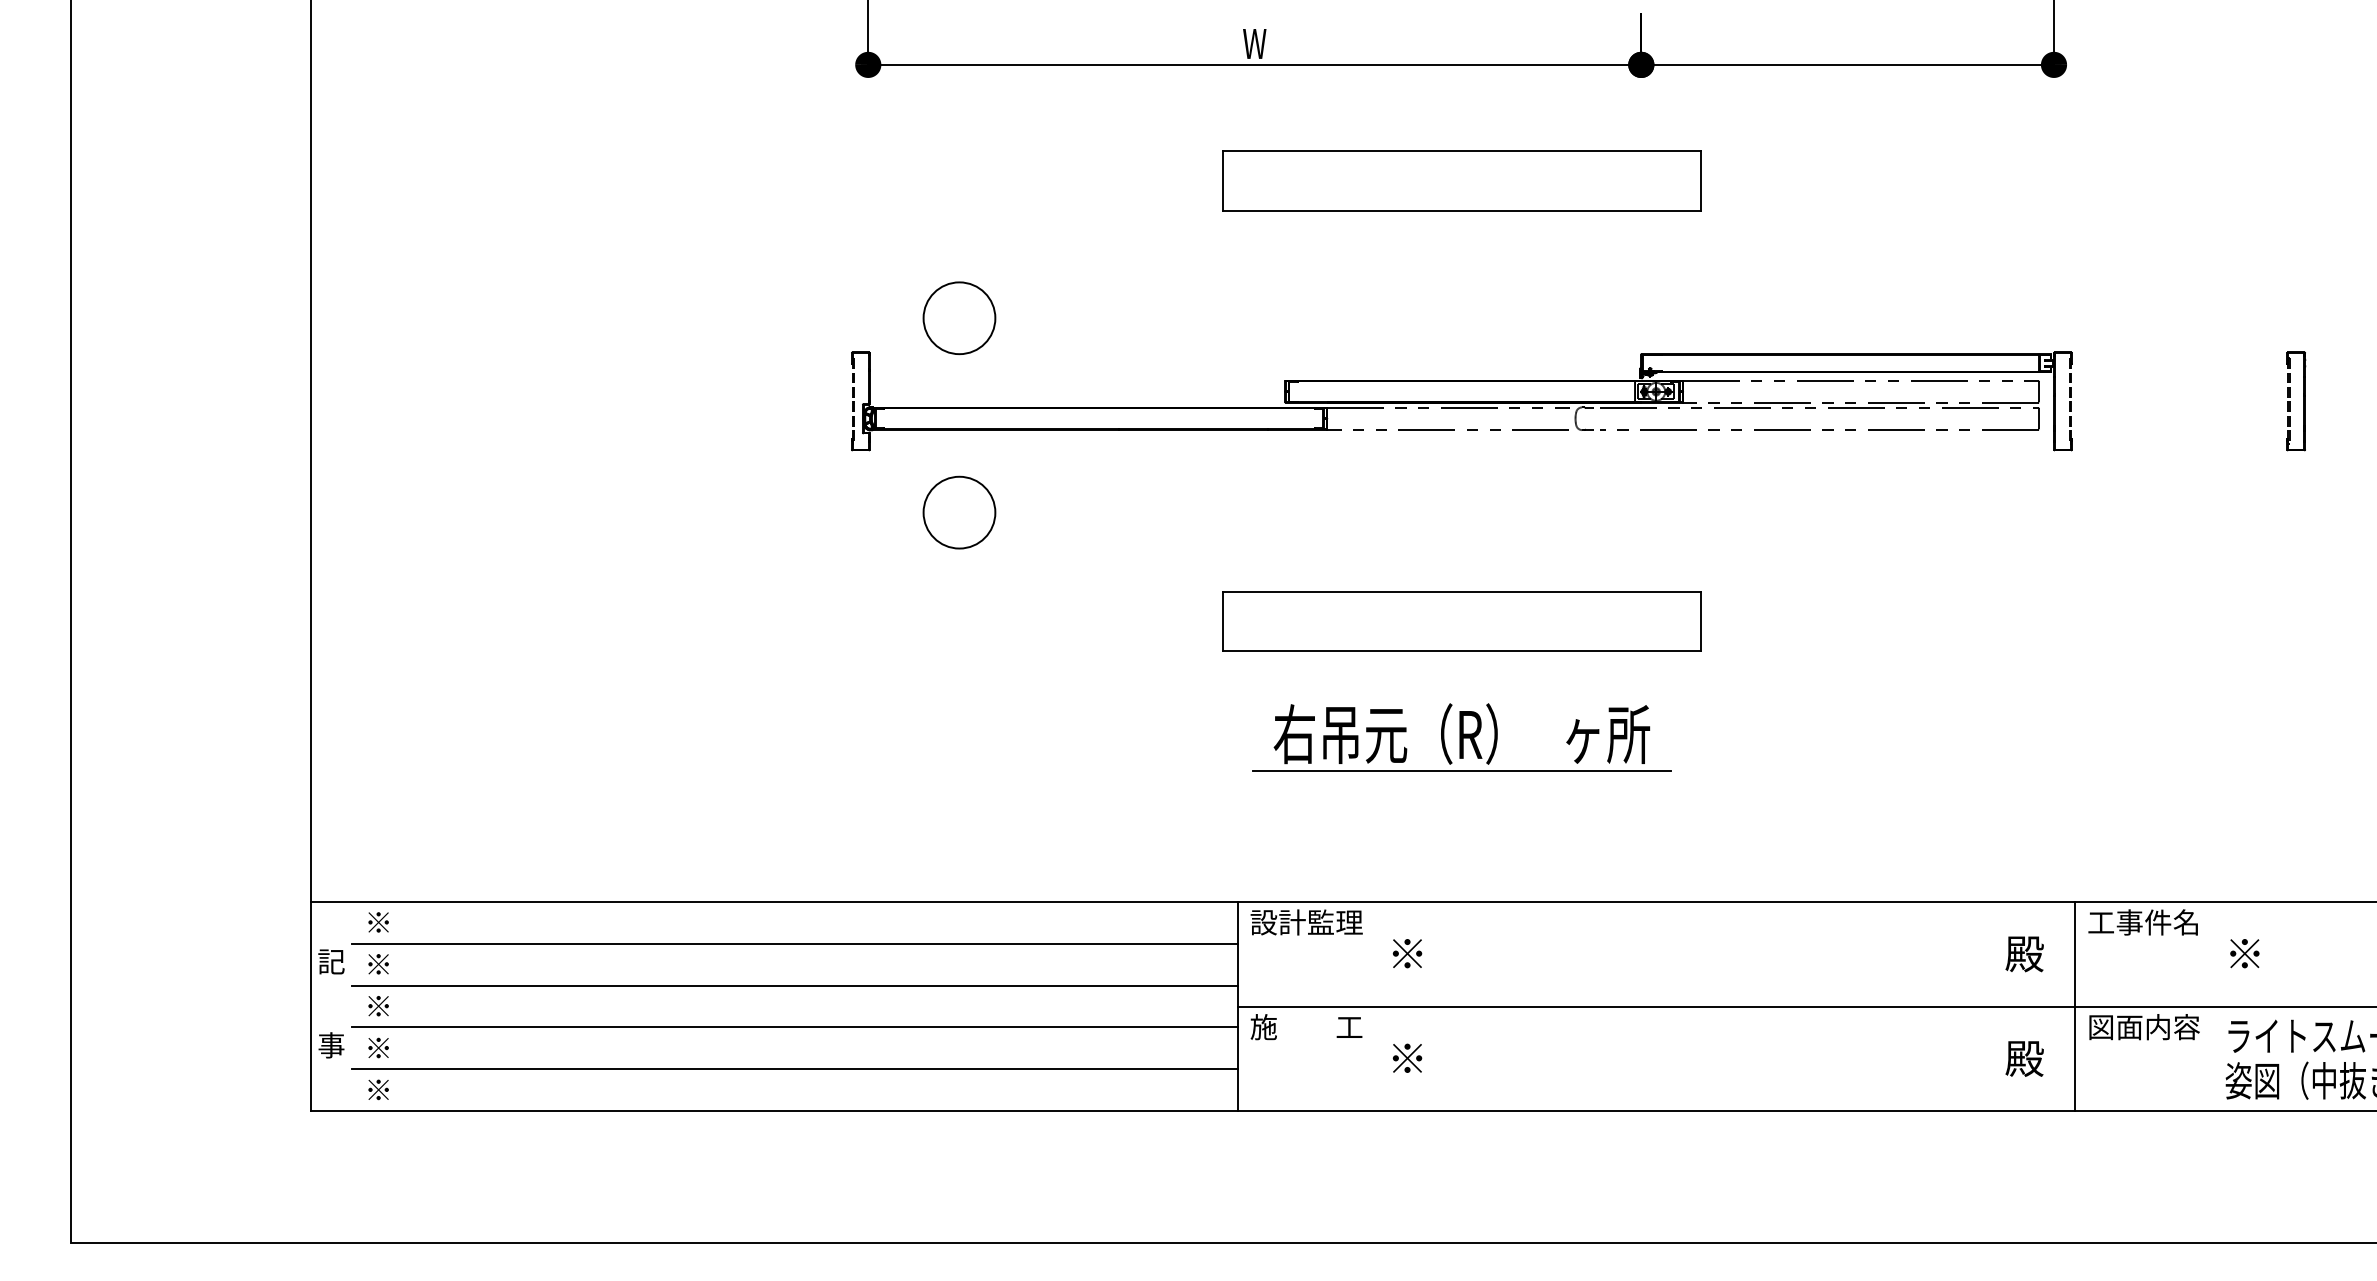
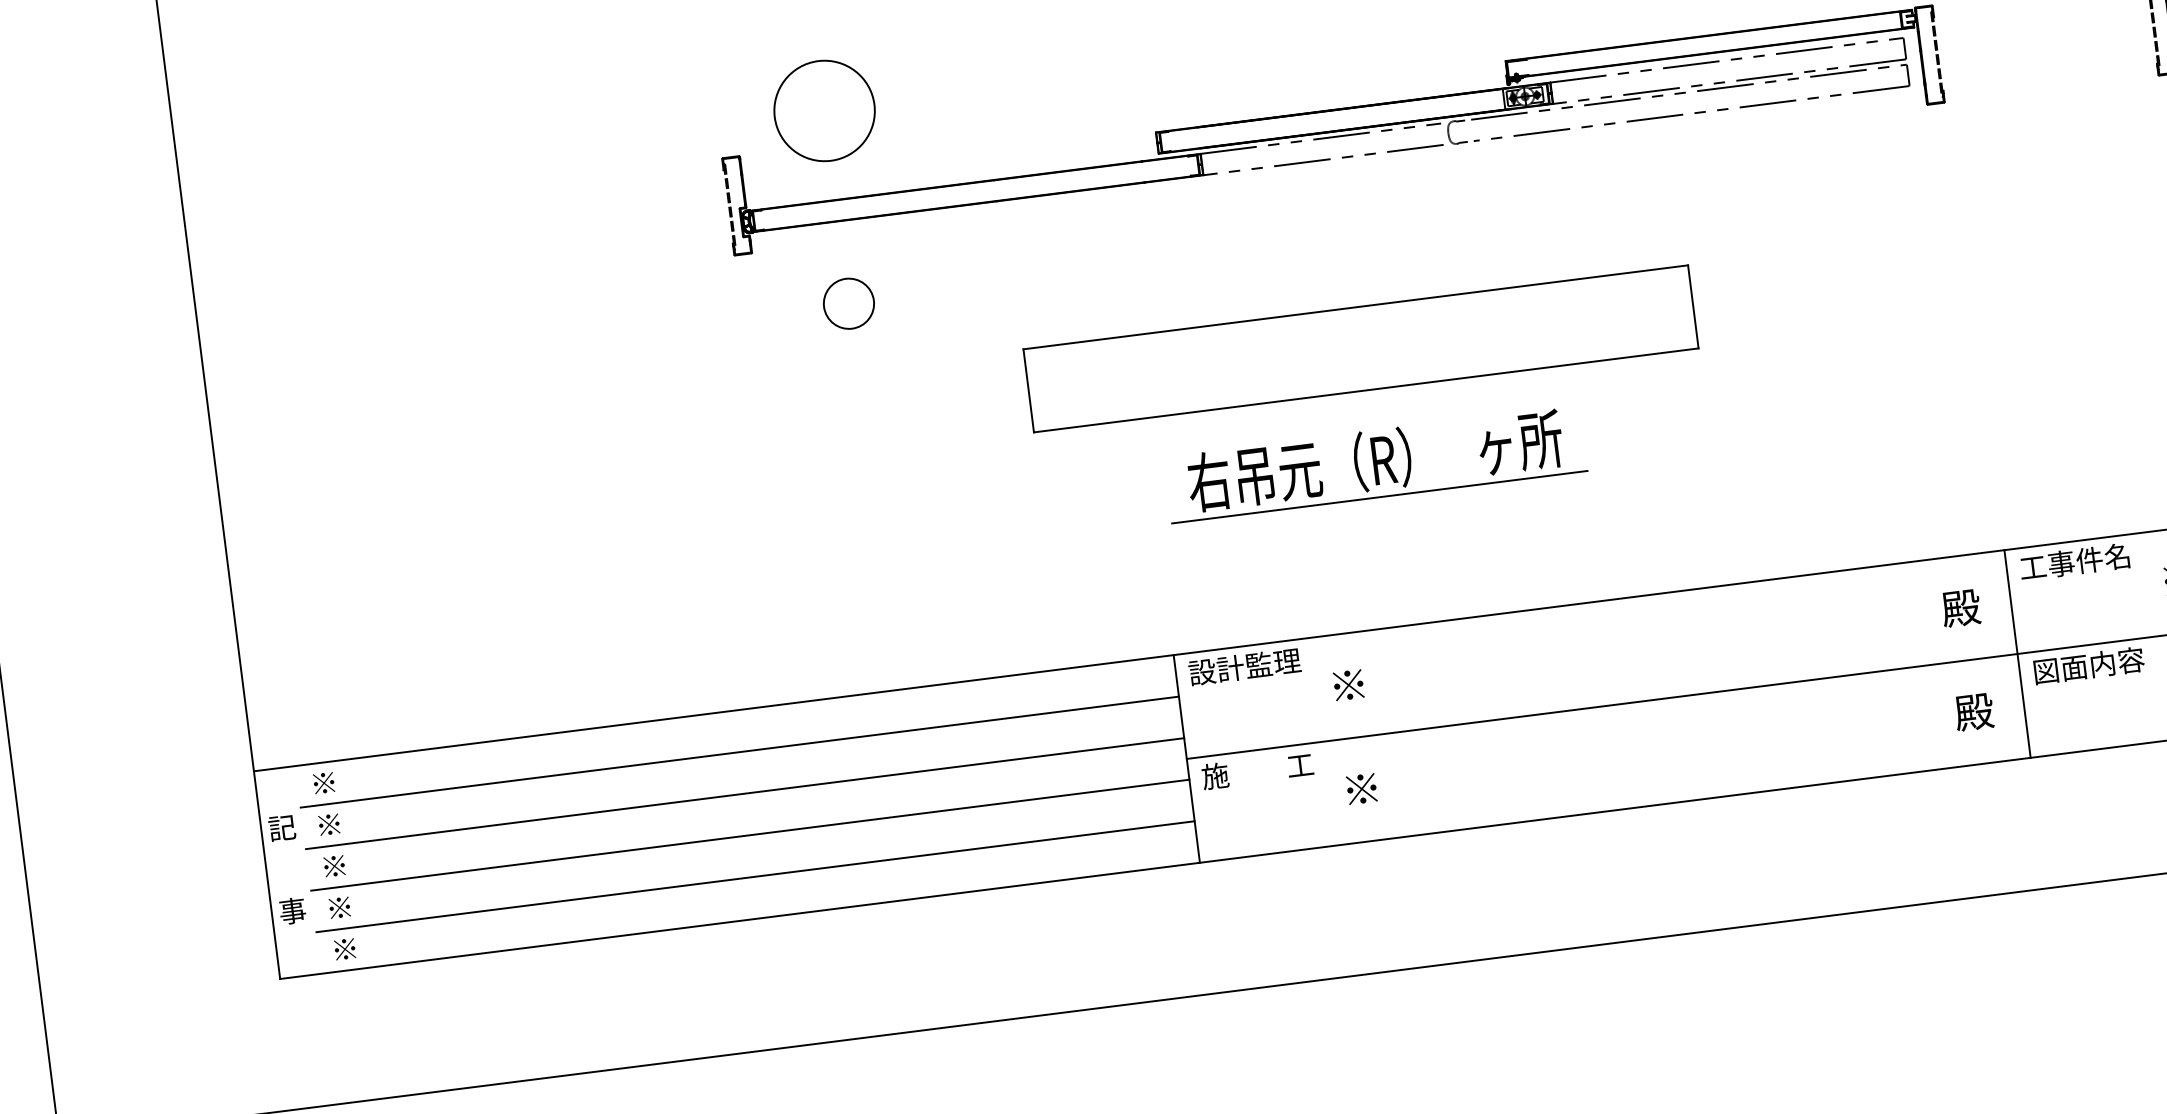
circle: (959, 318) -> (824, 111), size x1.4
circle: (959, 512) -> (848, 303), size x0.7
part: (1461, 621) -> (1360, 348), size x1.4

